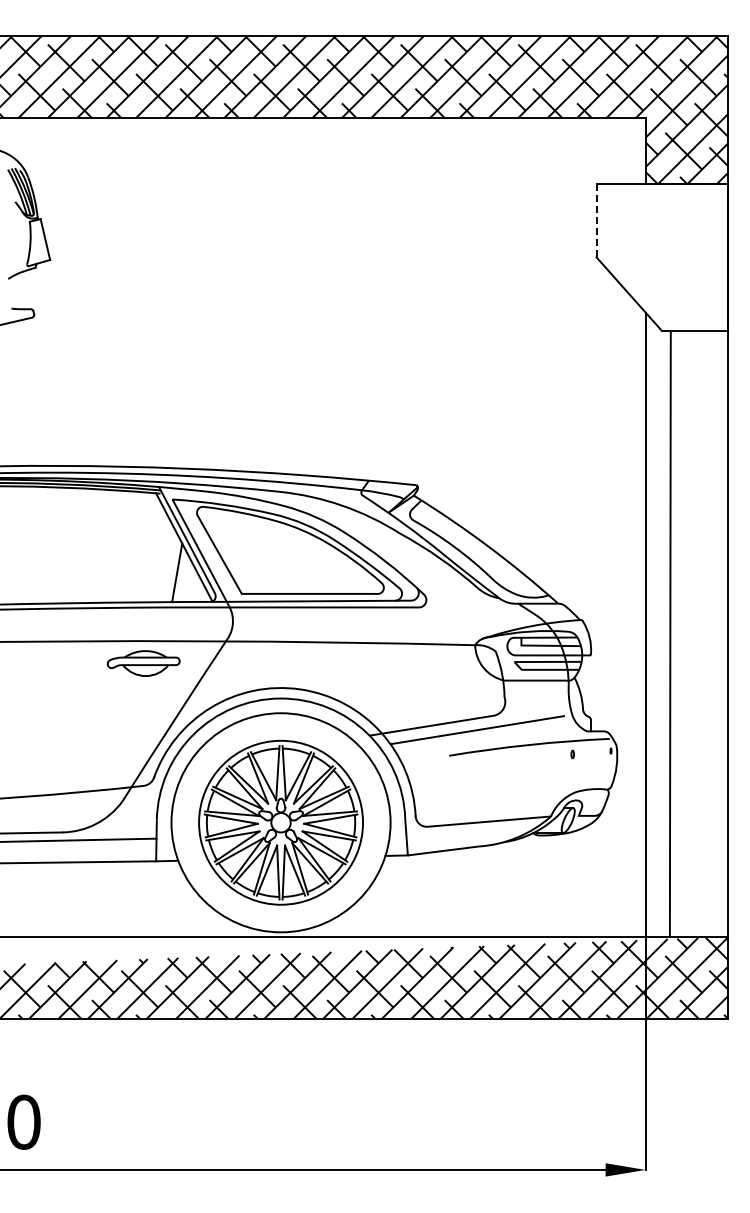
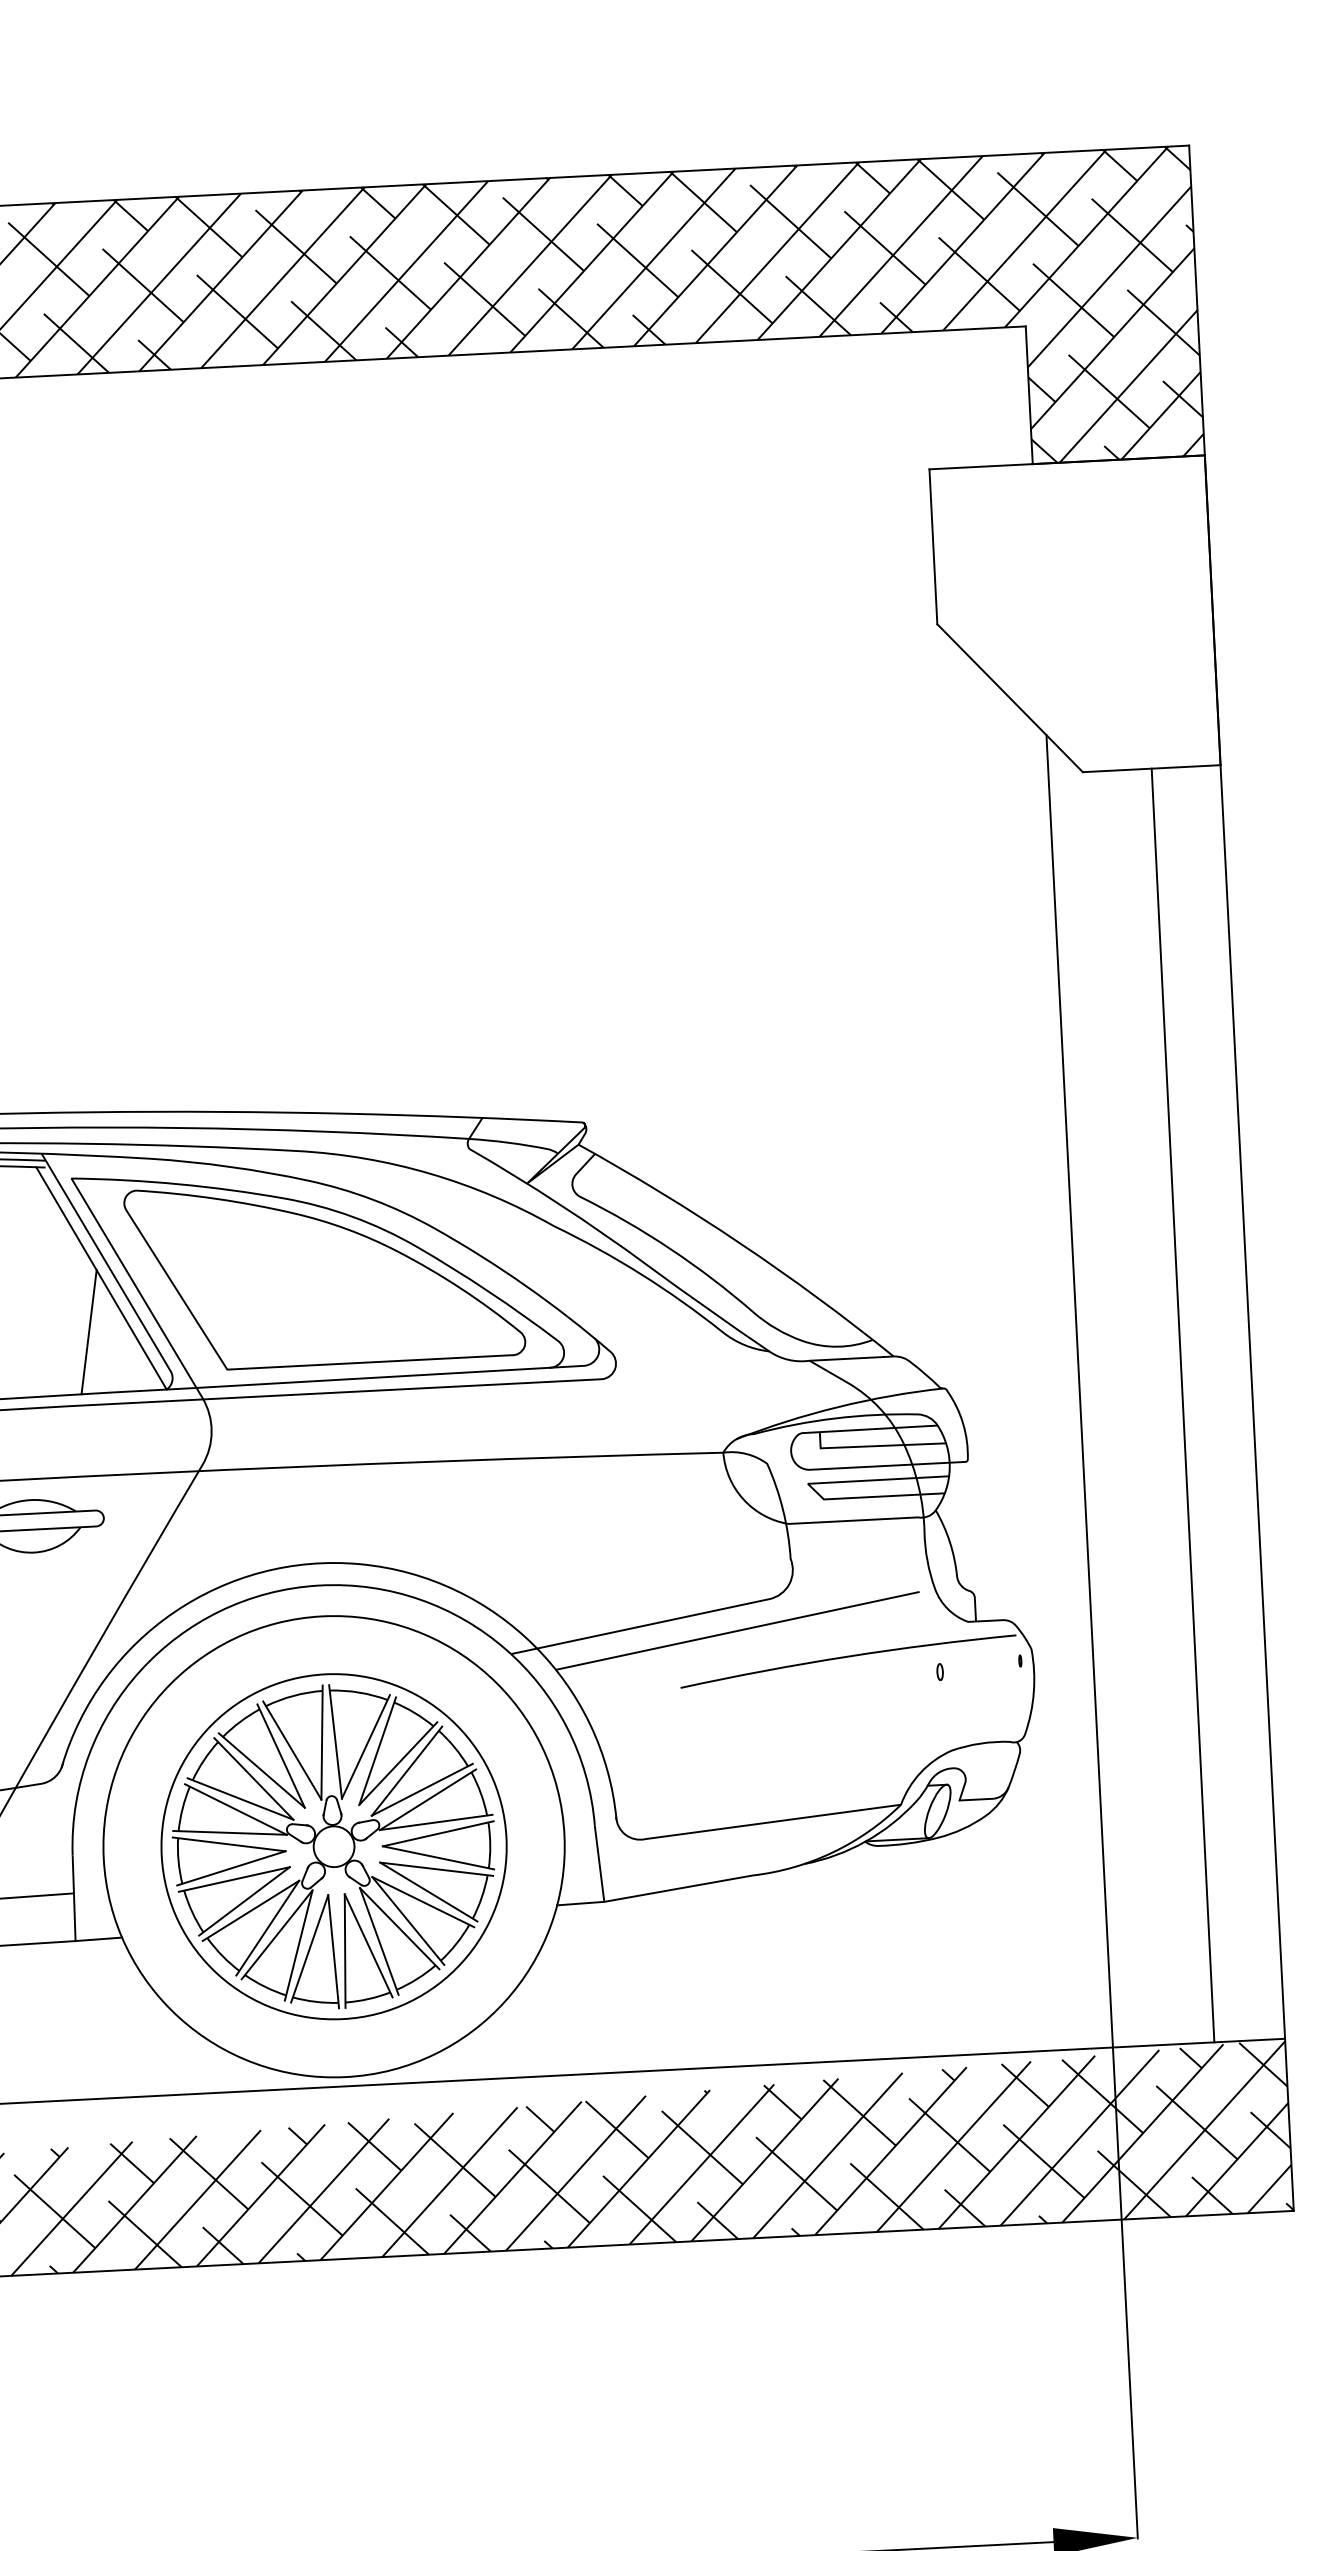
line: (596, 220) -> (933, 546), dashed -> solid
line: (669, 633) -> (1181, 1404), moved

